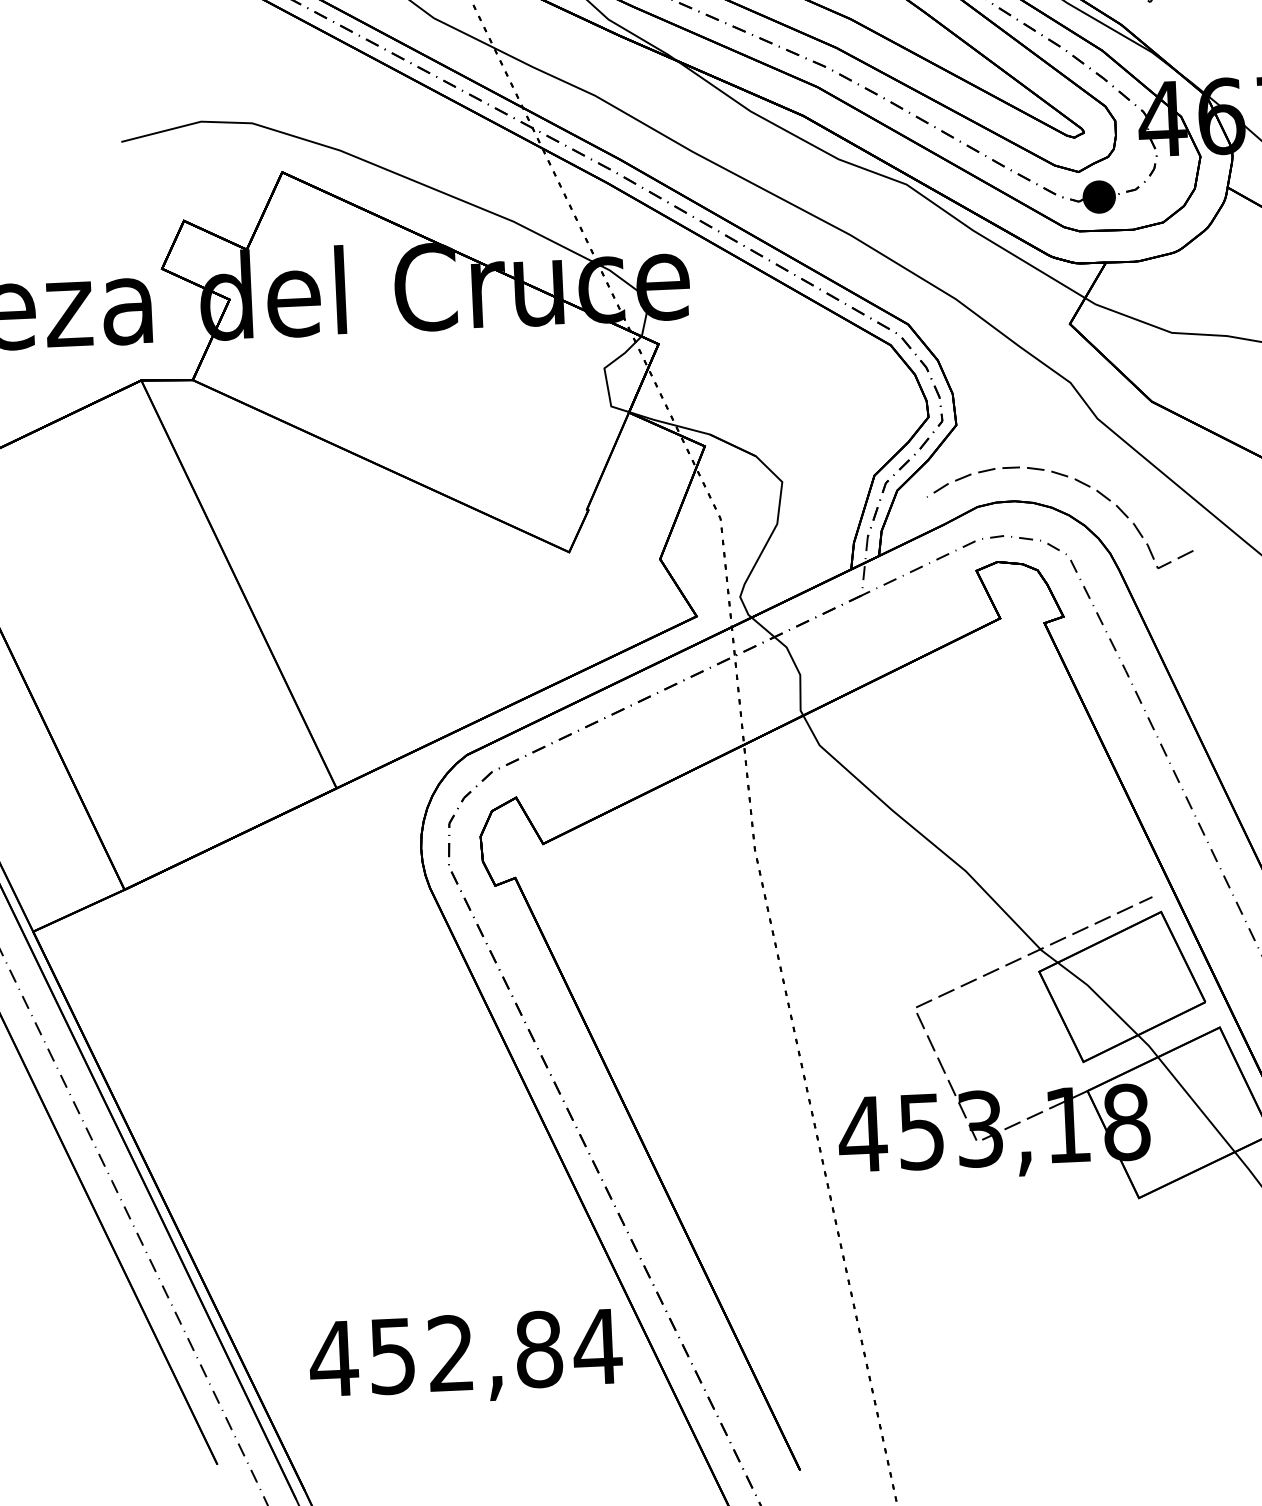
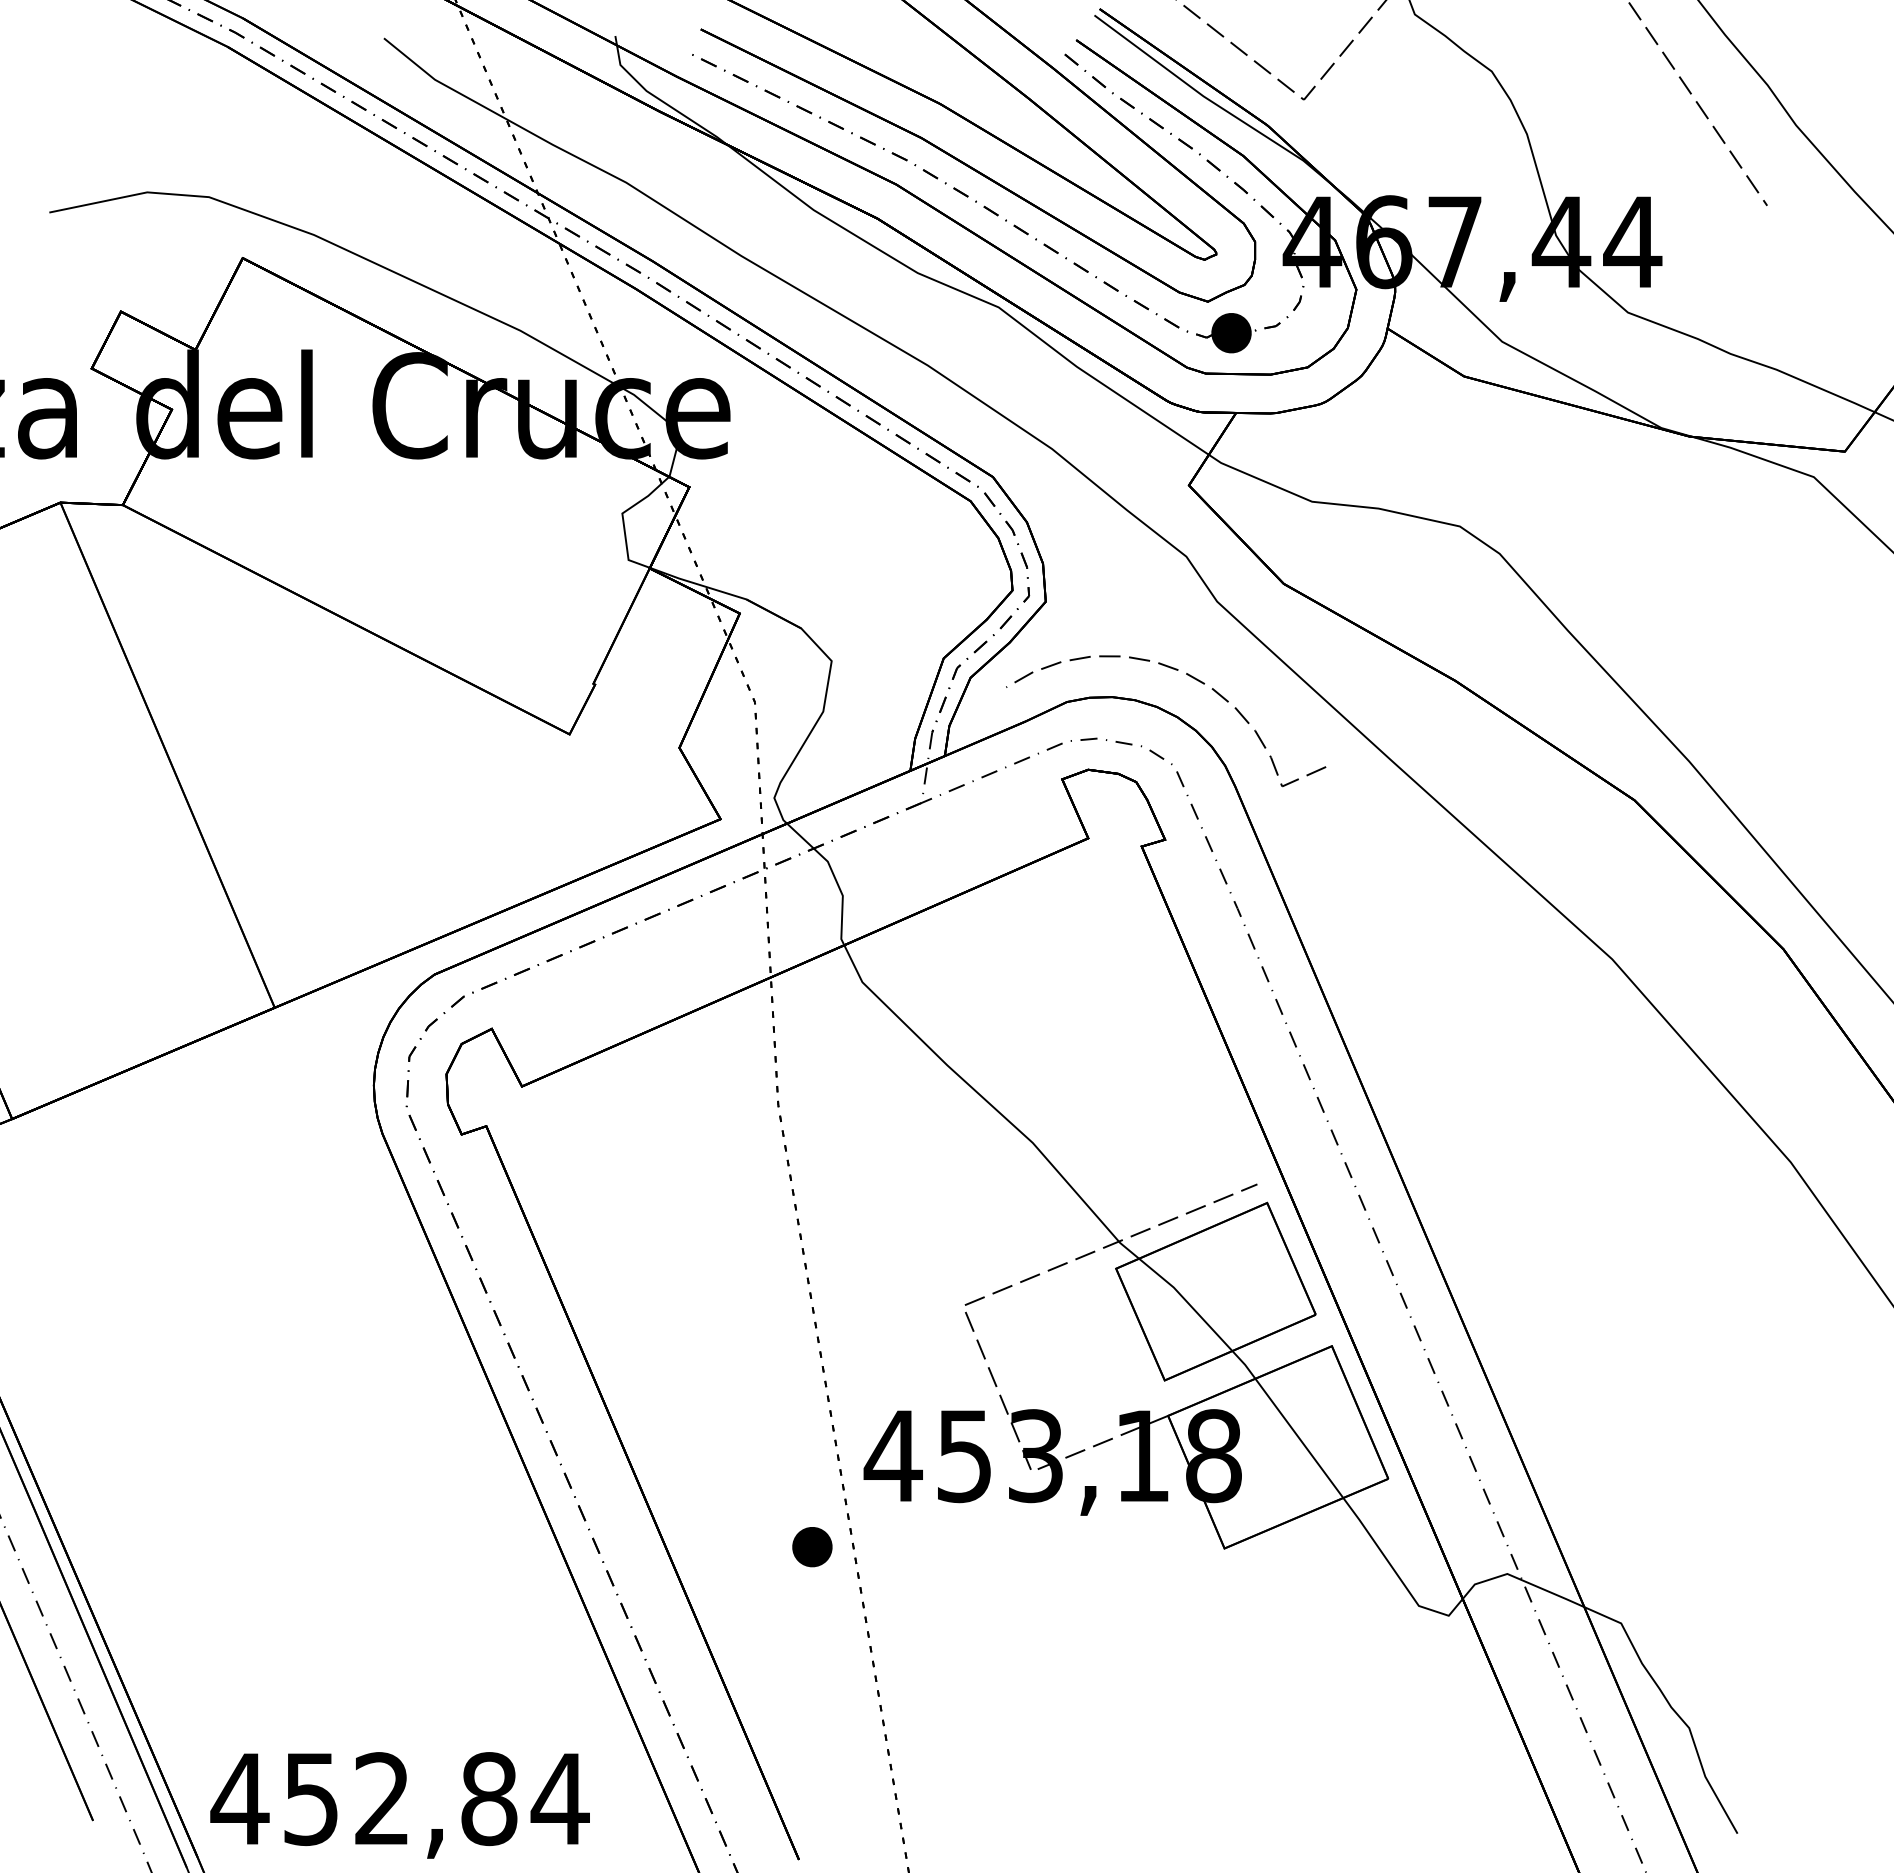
part: (799, 1212) -> (812, 1547), added
text: (465, 1358) -> (399, 1805), moved

